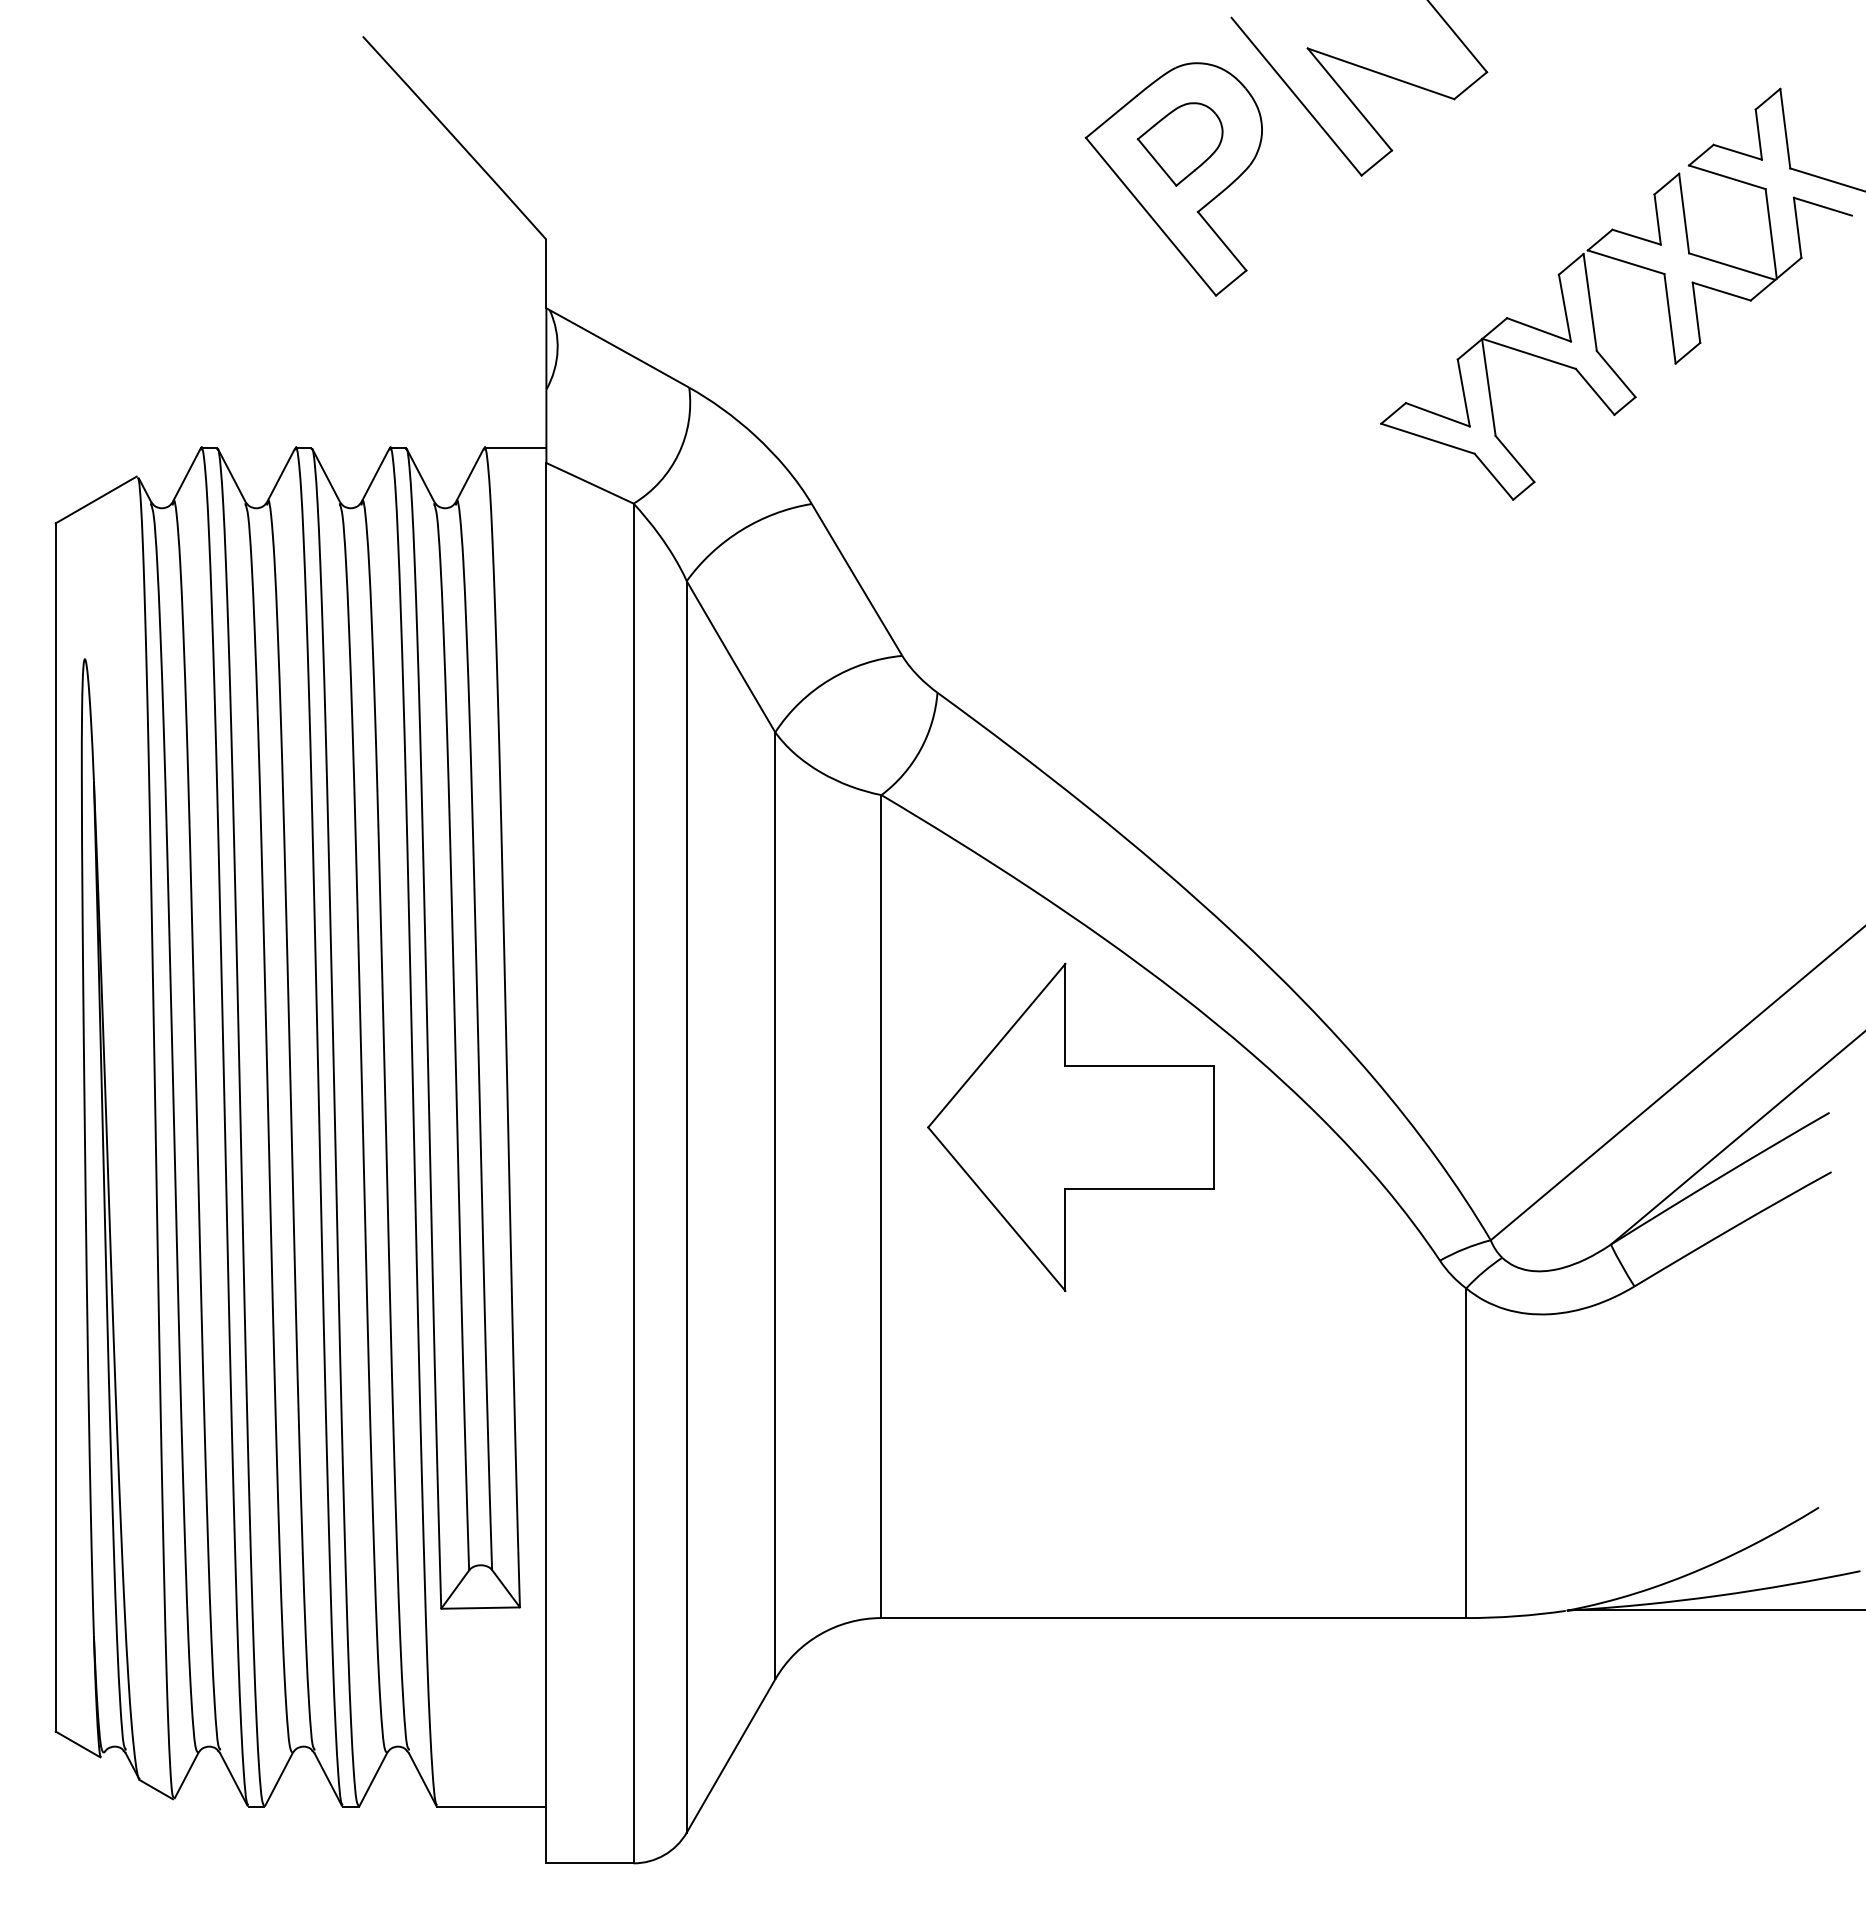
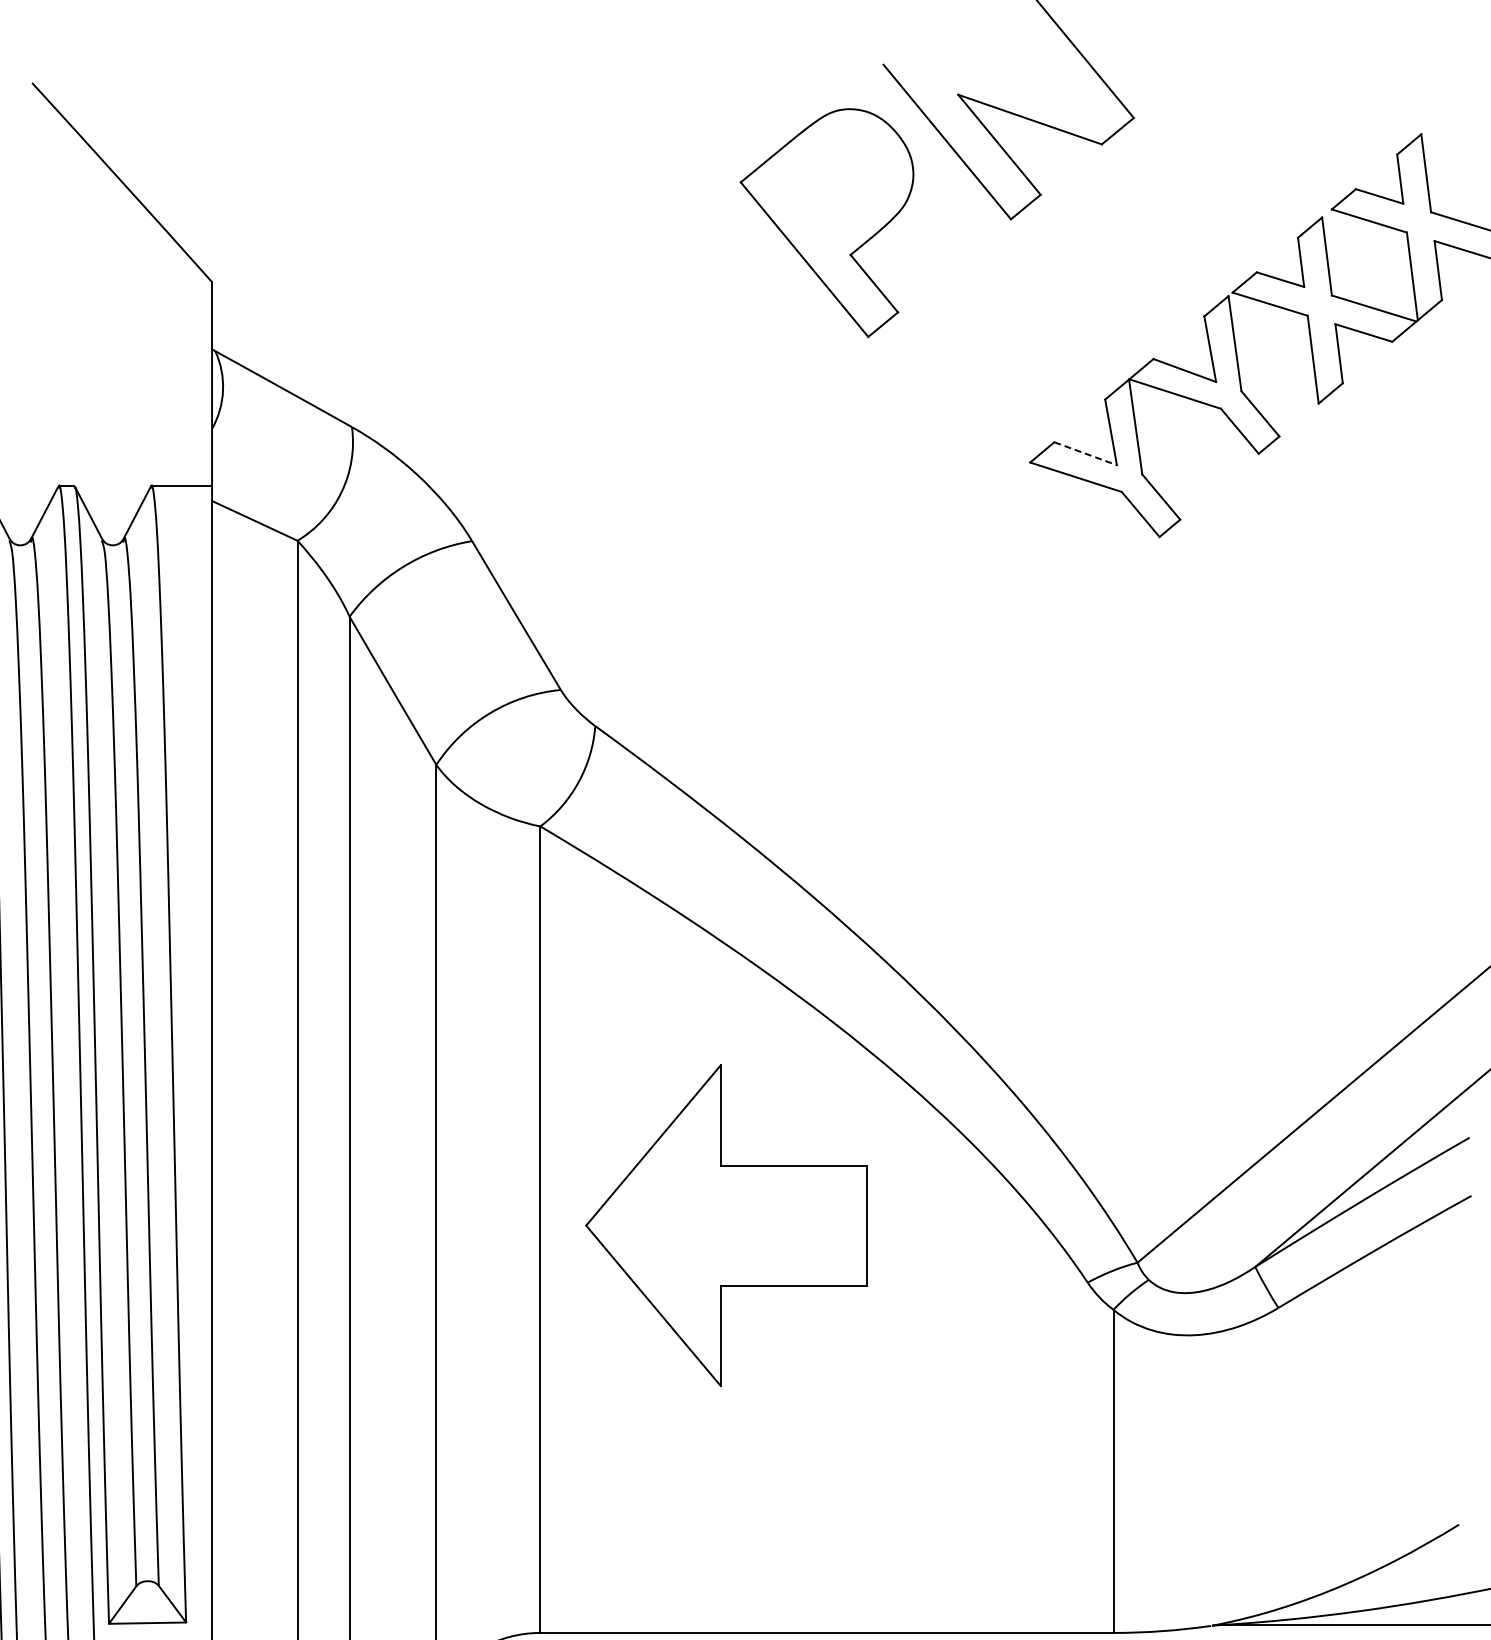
part: (1179, 144) -> (832, 188), removed
line: (1438, 414) -> (1086, 453), solid -> dashed
part: (1070, 1127) -> (725, 1225), moved

